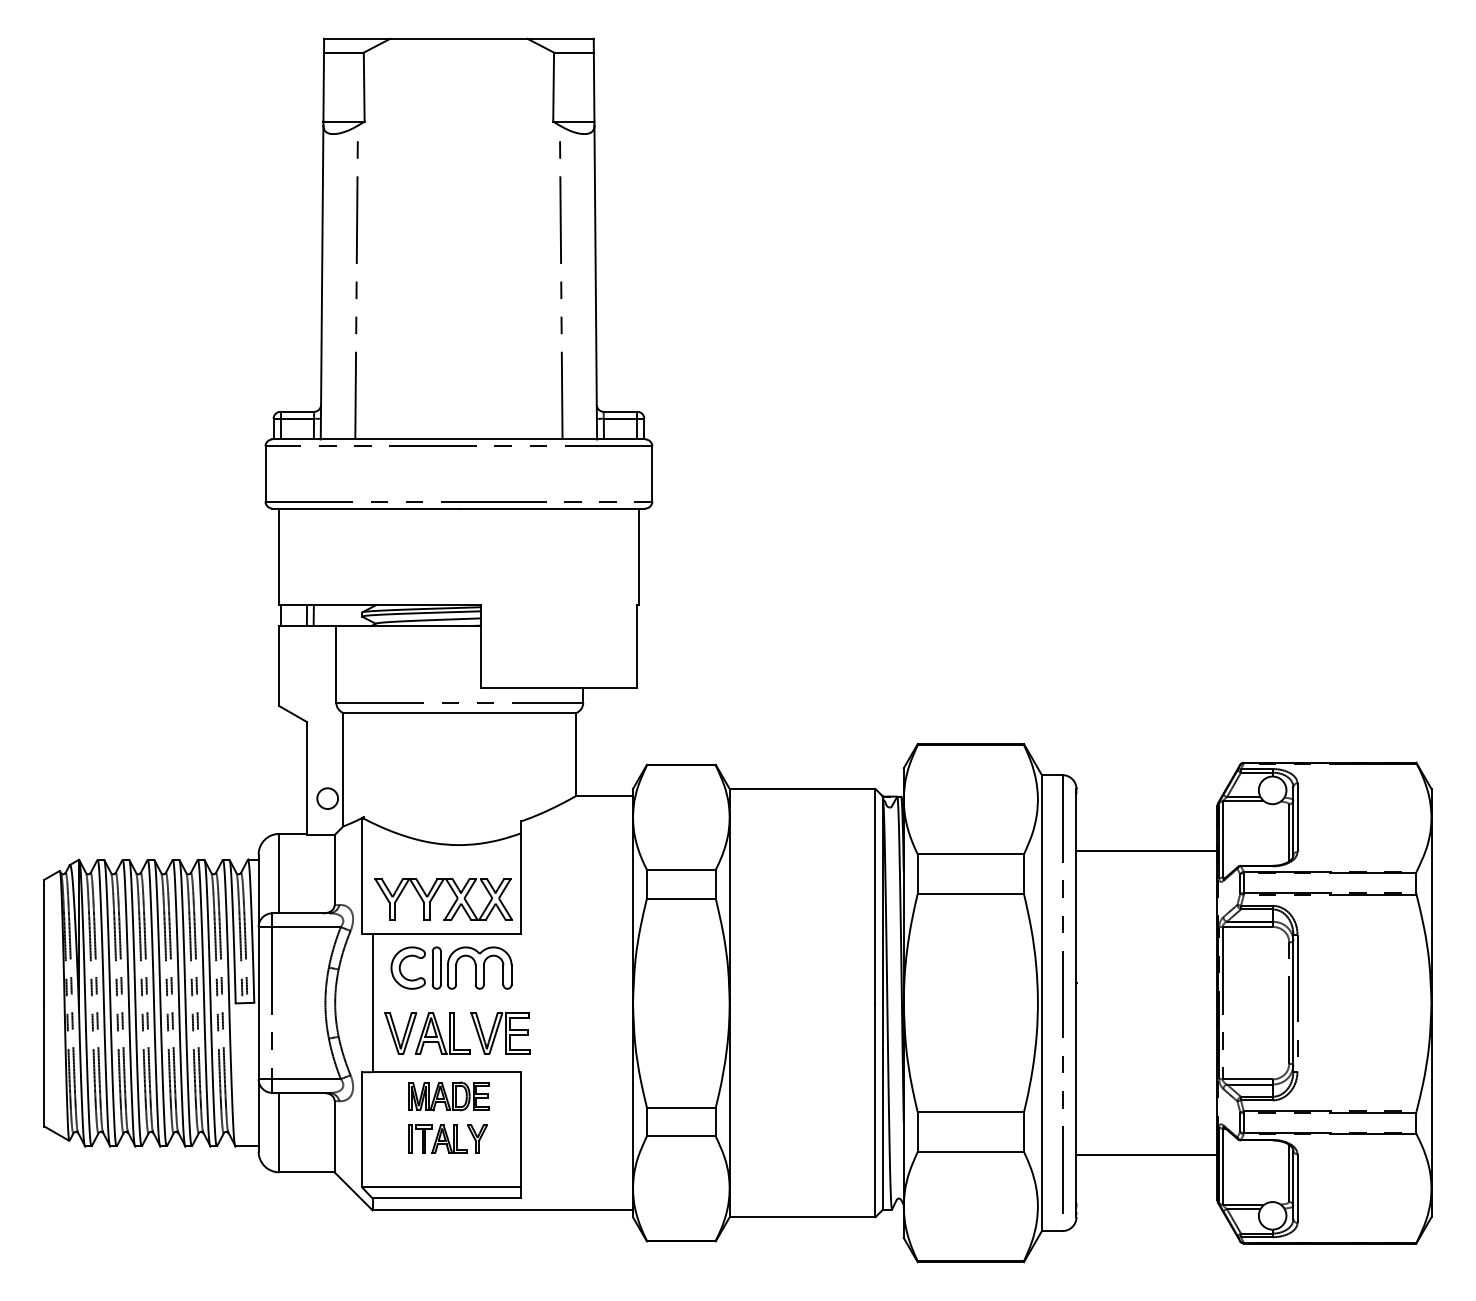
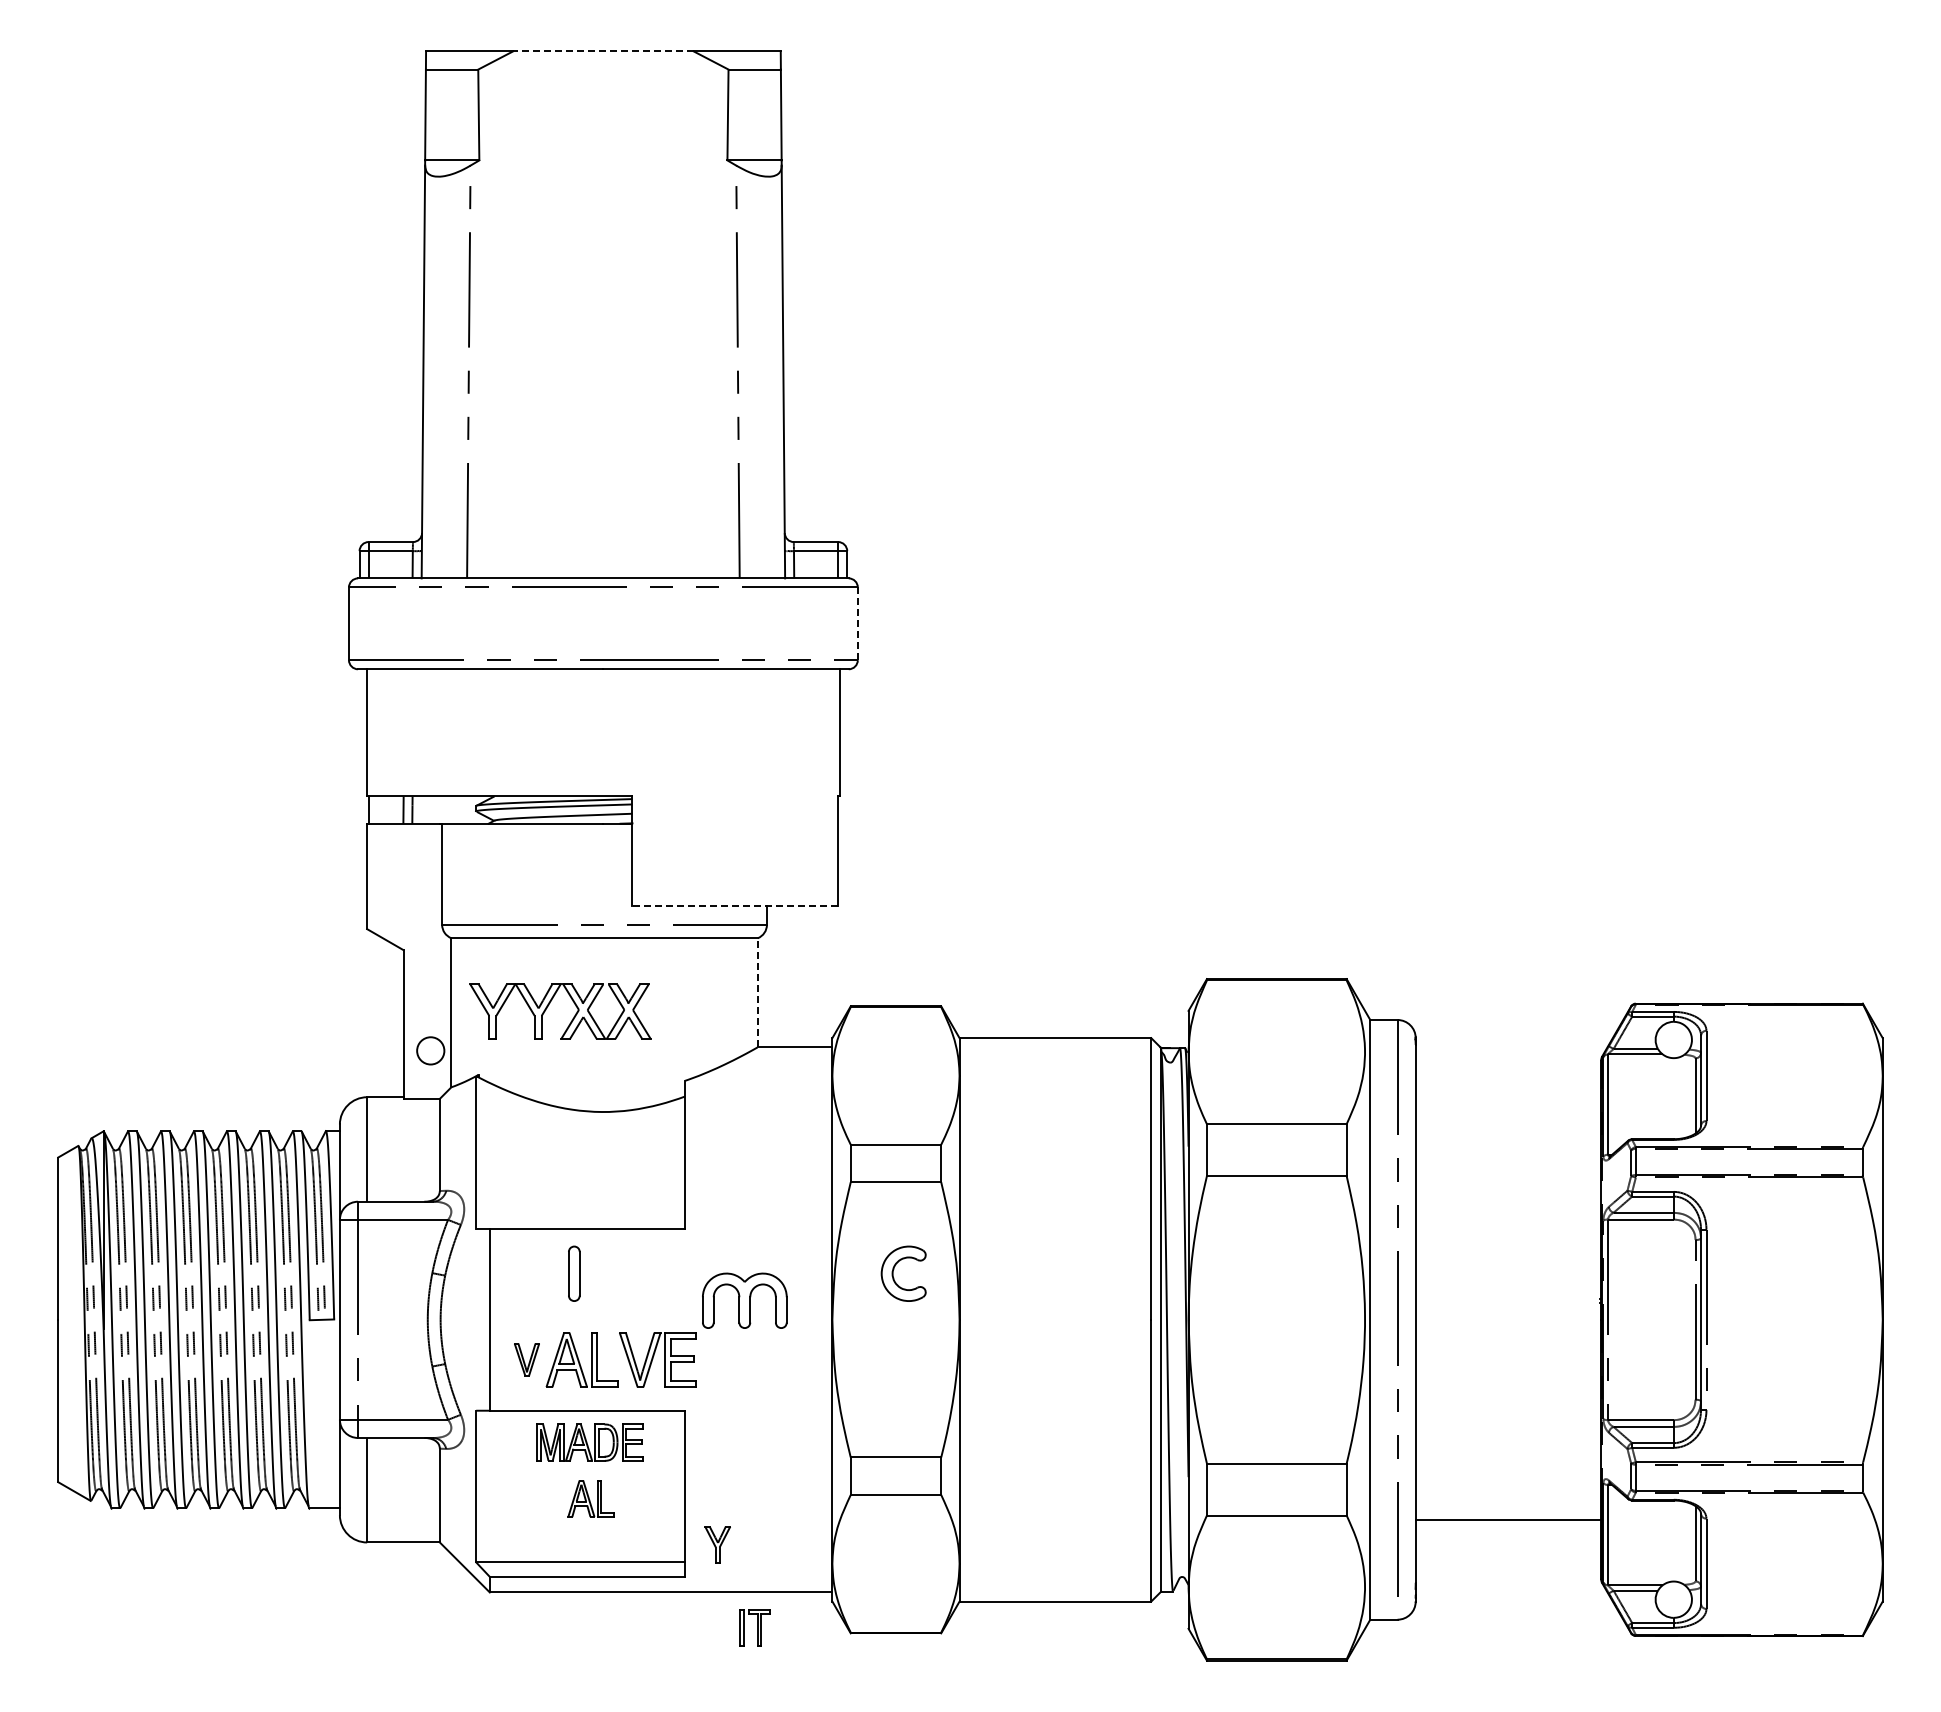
line: (458, 38) -> (602, 51), solid -> dashed
line: (652, 473) -> (857, 623), solid -> dashed
line: (558, 688) -> (734, 905), solid -> dashed
line: (576, 754) -> (757, 992), solid -> dashed
line: (1146, 850) -> (1508, 1119), removed
part: (435, 894) -> (549, 1005), moved
part: (401, 964) -> (894, 1269), moved
part: (479, 967) -> (744, 1300), moved
part: (400, 1033) -> (526, 1359), size x0.6
part: (420, 1138) -> (754, 1627), moved
part: (477, 1138) -> (717, 1544), moved

